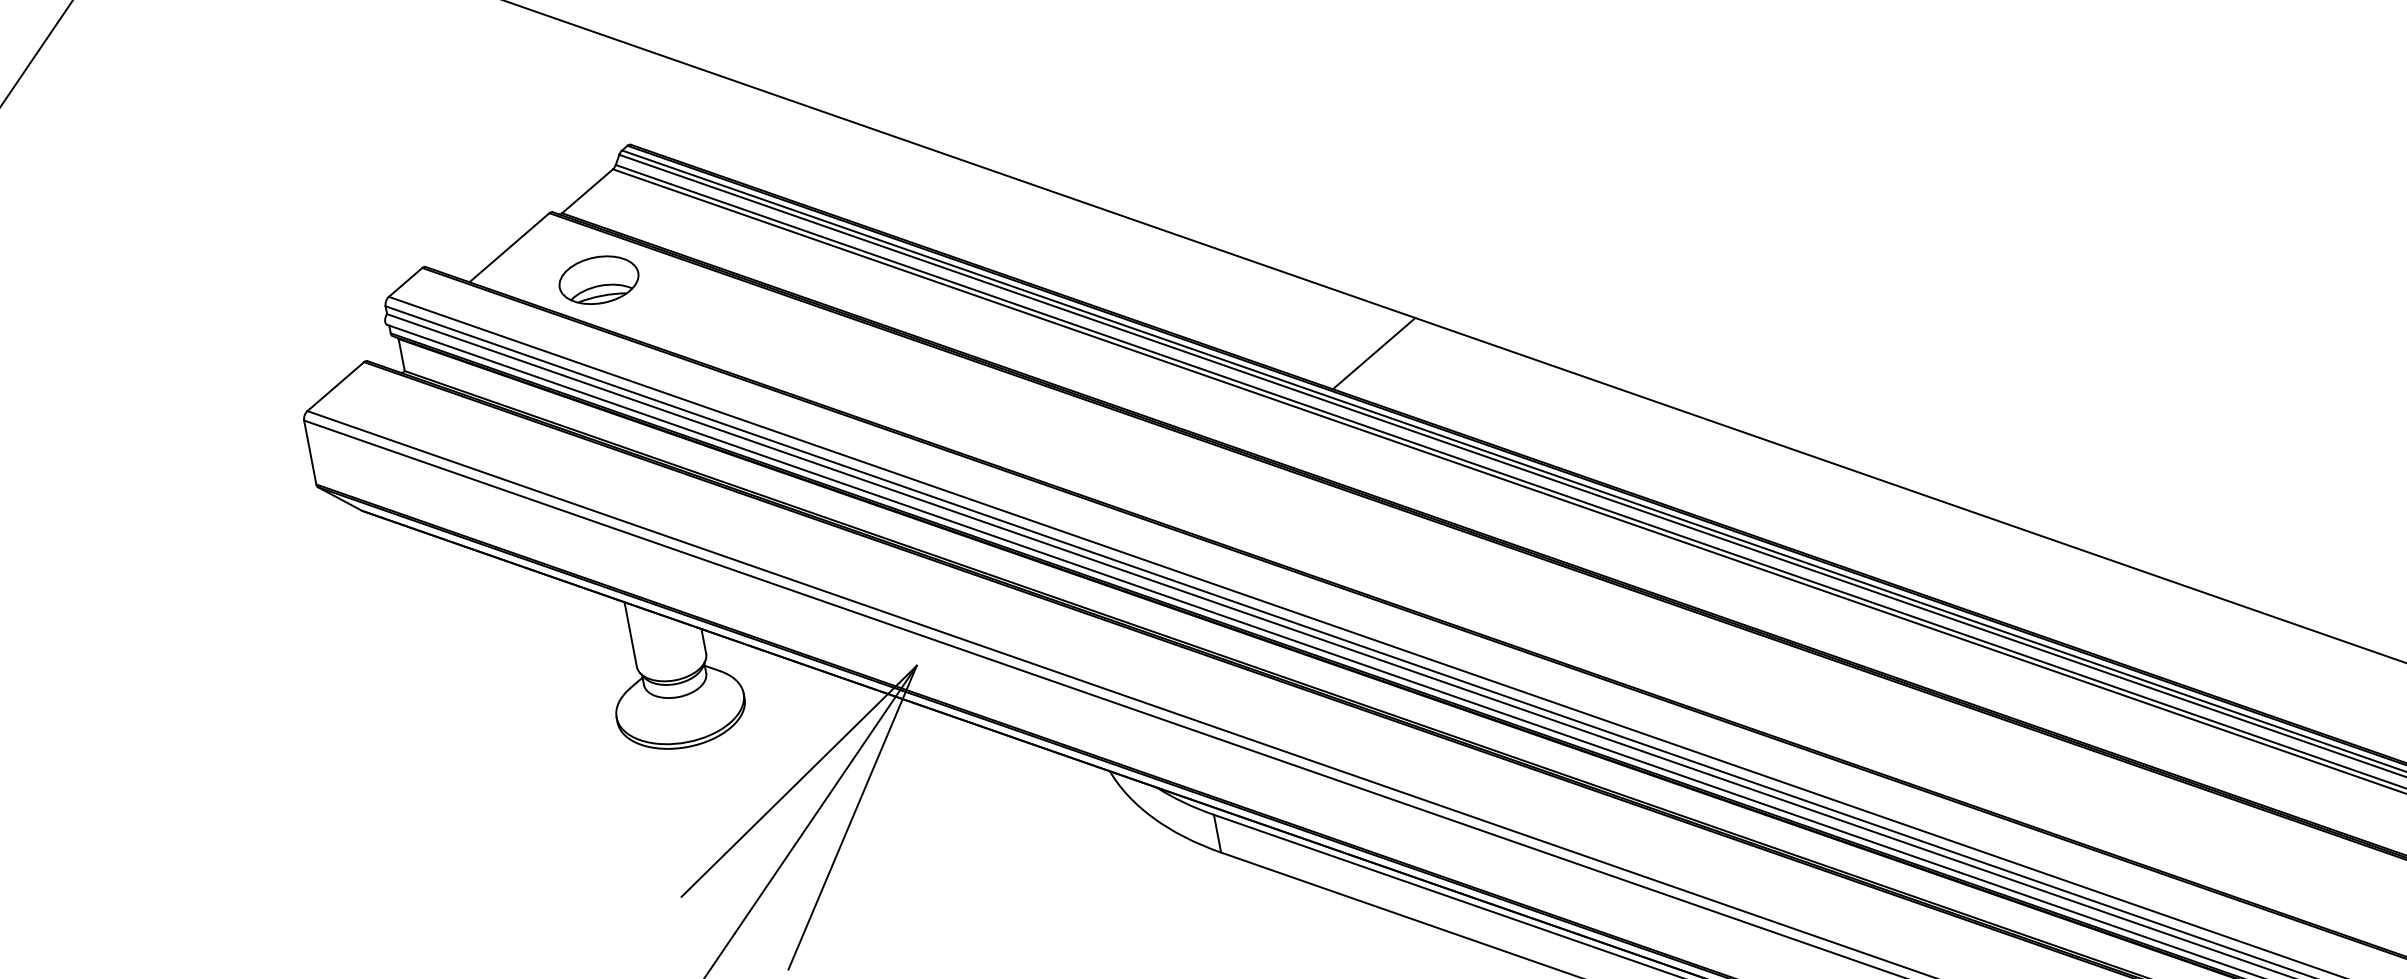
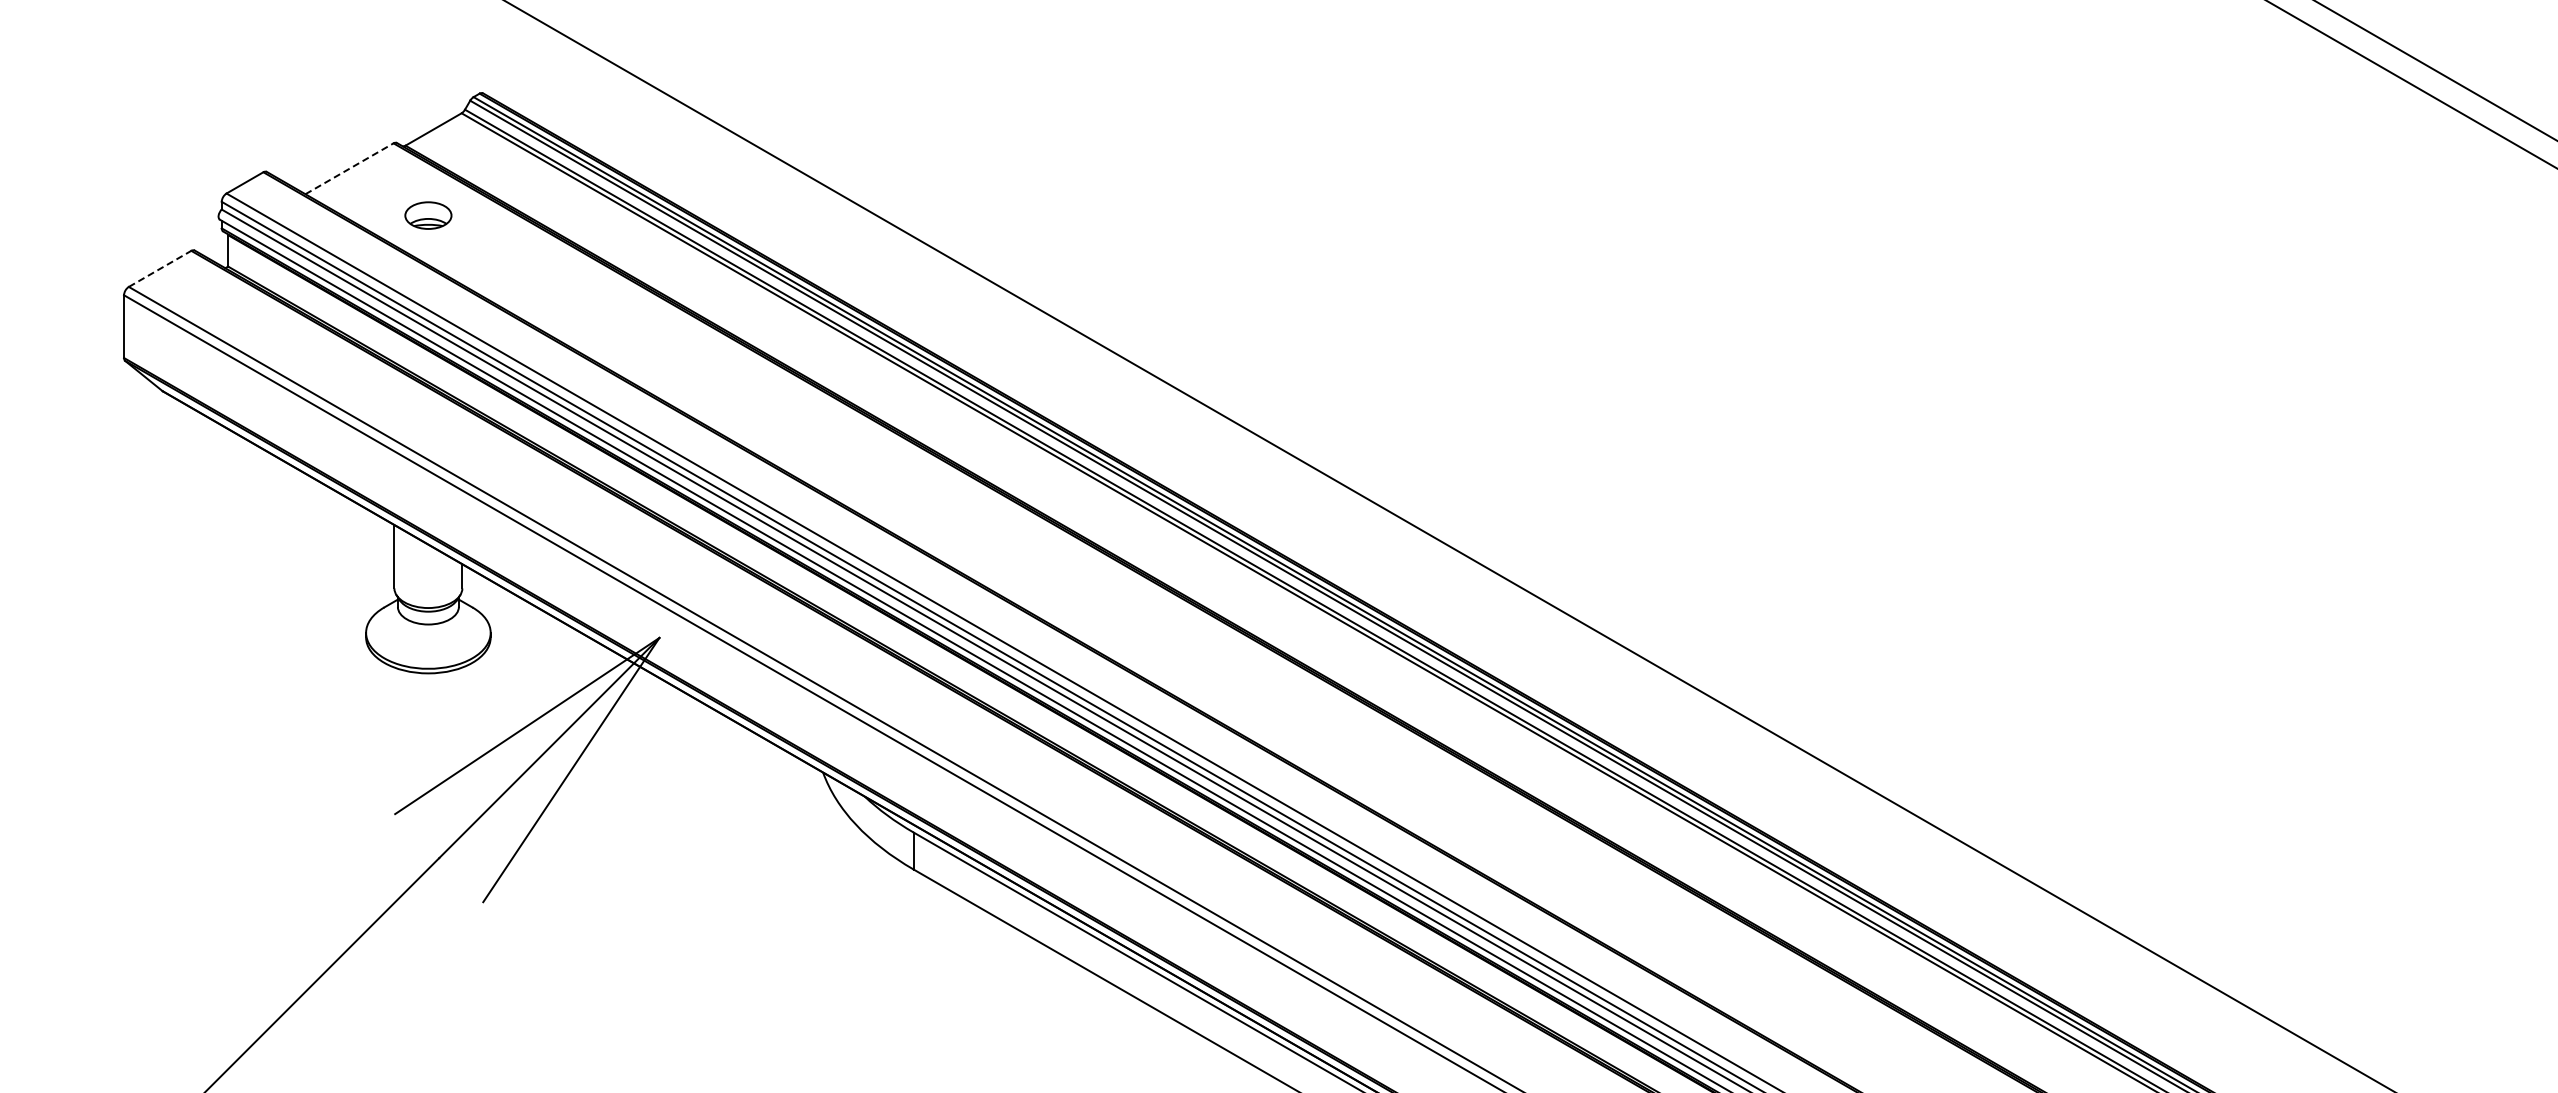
line: (509, 247) -> (349, 168), solid -> dashed
part: (599, 279) -> (428, 215), size x0.6
line: (1373, 353) -> (1148, 424), removed
line: (336, 386) -> (160, 268), solid -> dashed

